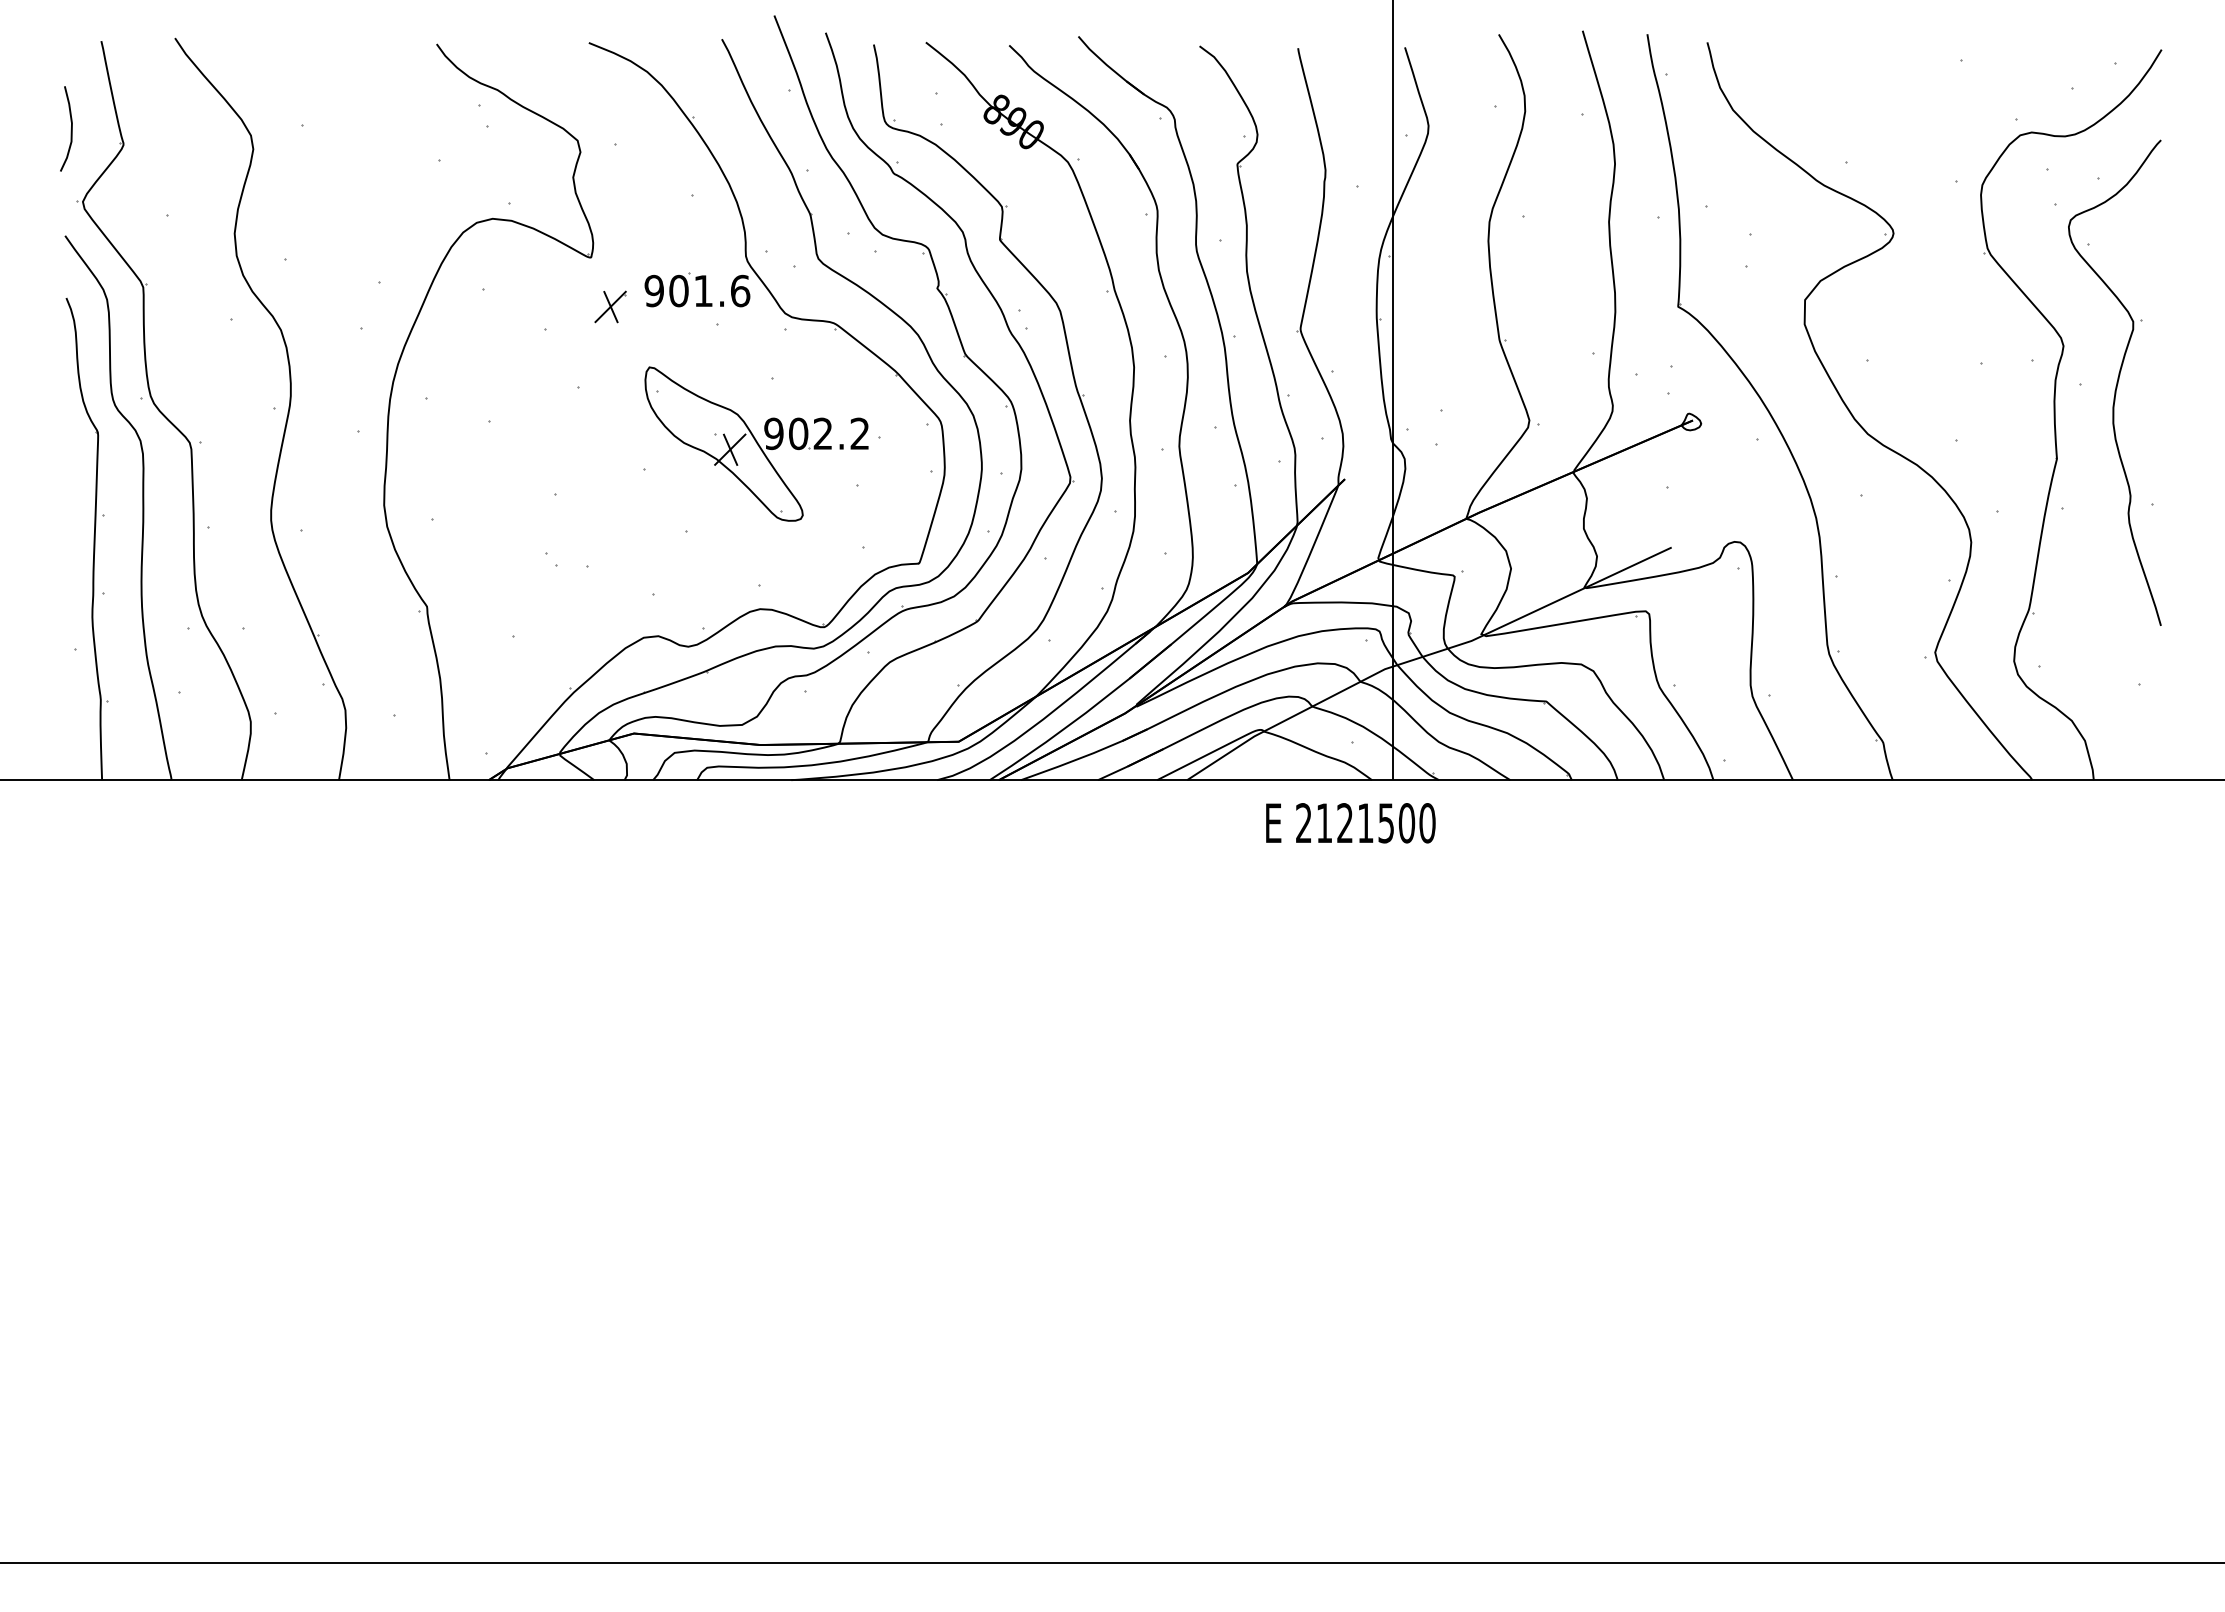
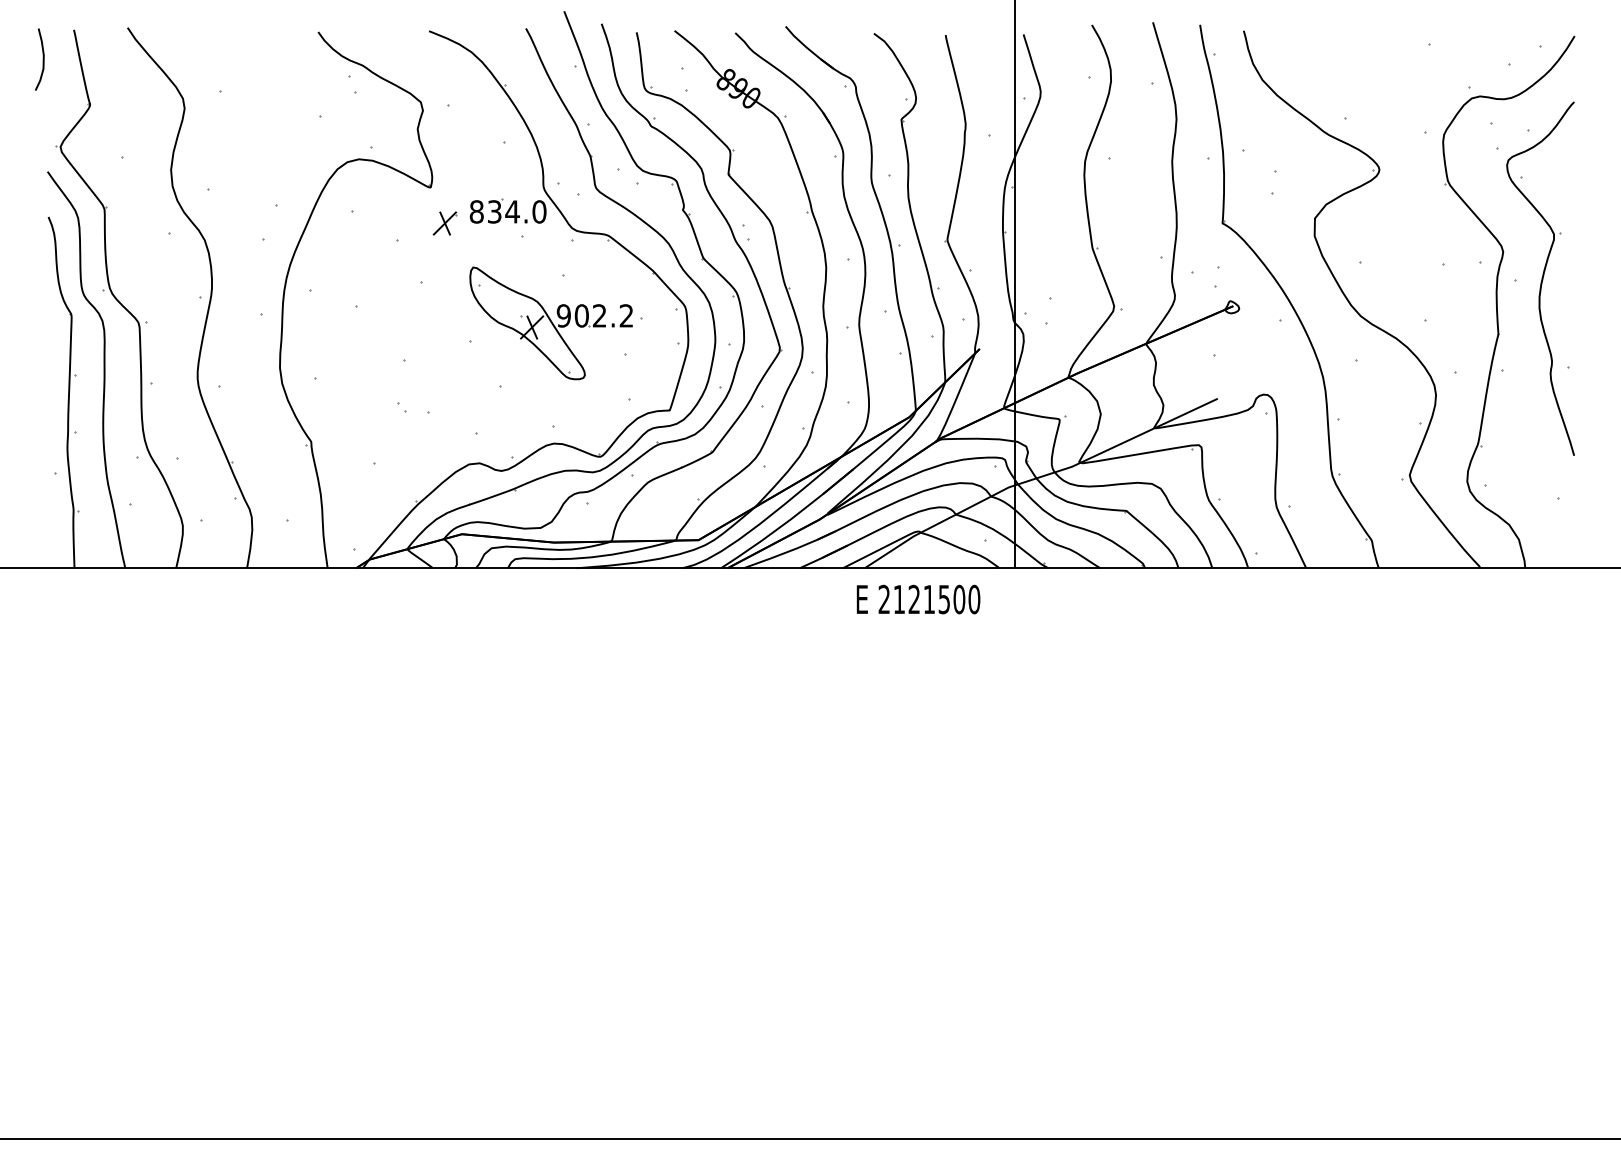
curve: (70, 129) -> (42, 60), moved
text: (697, 290) -> (508, 211), 901.6 -> 834.0
text: (1350, 823) -> (918, 599), moved

